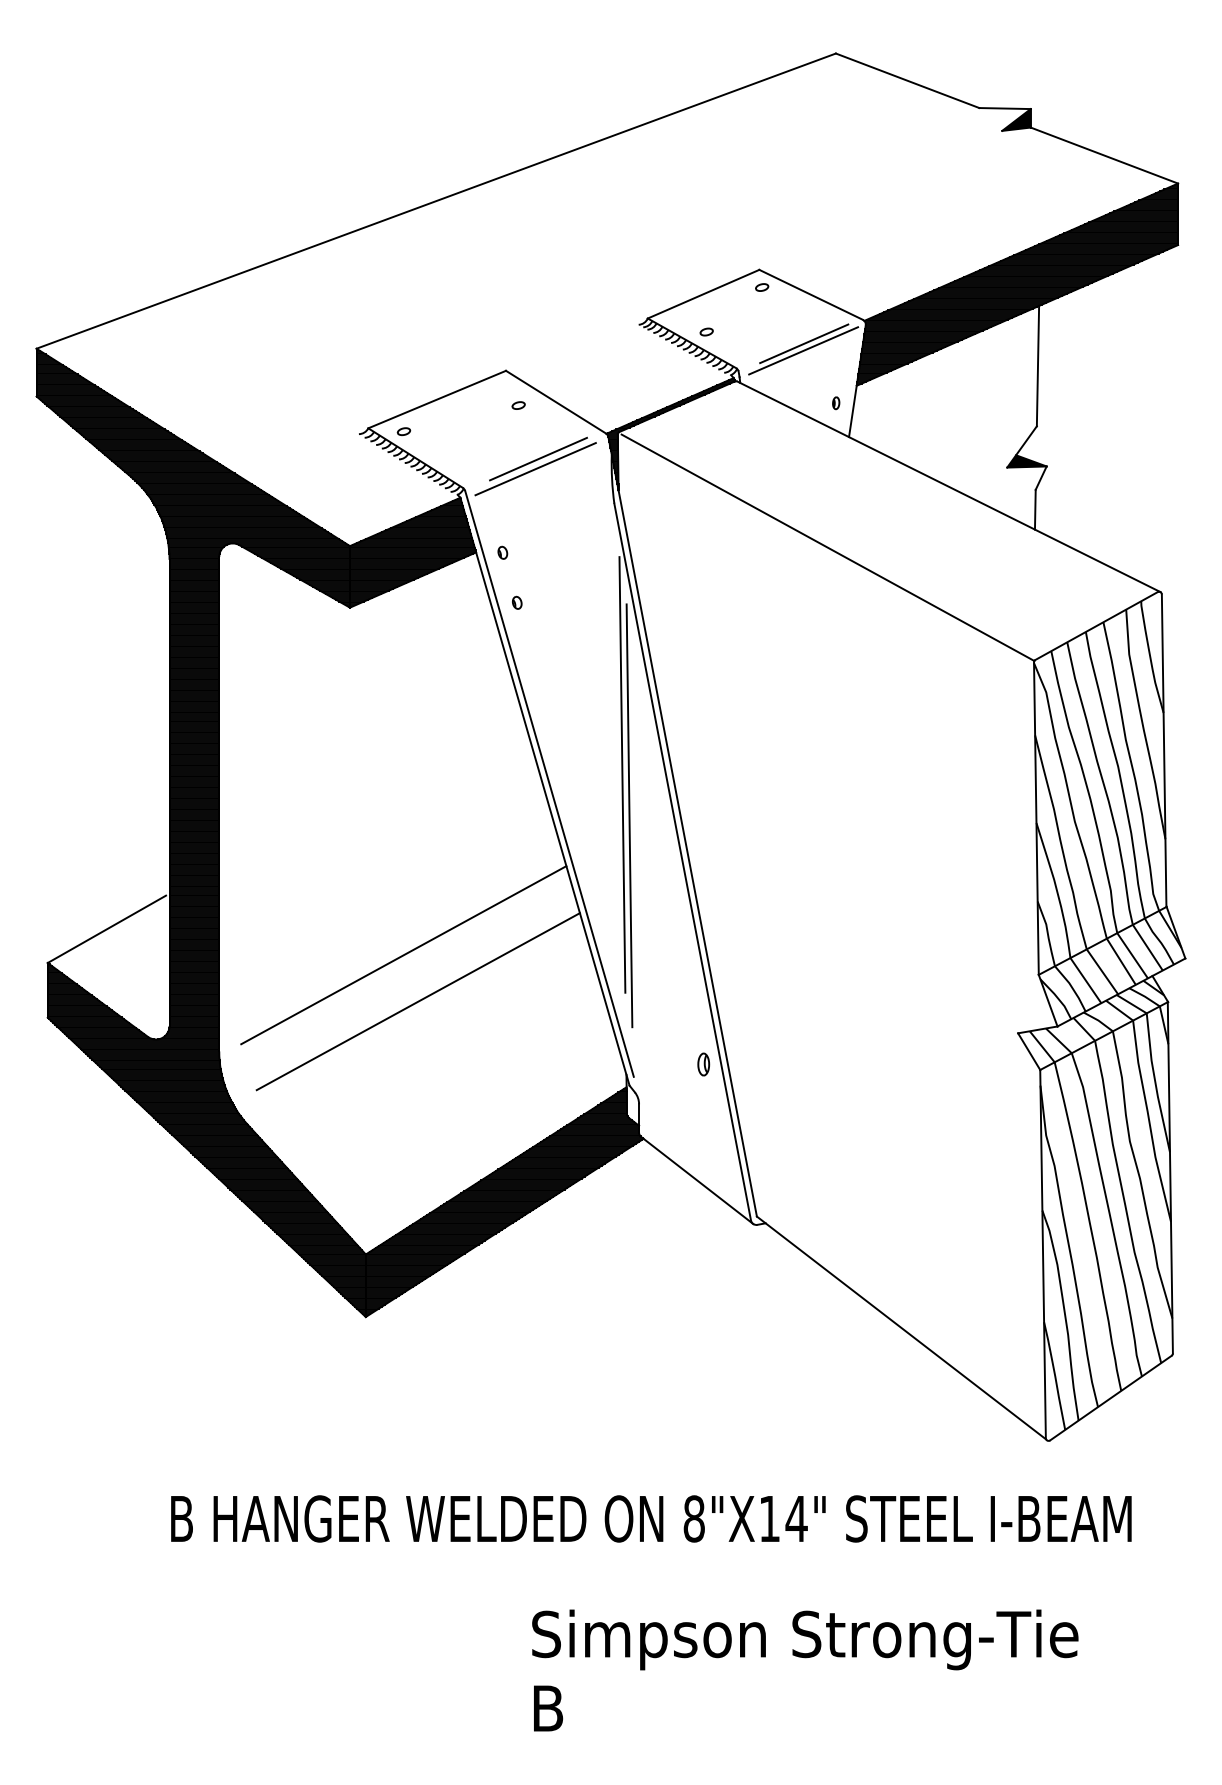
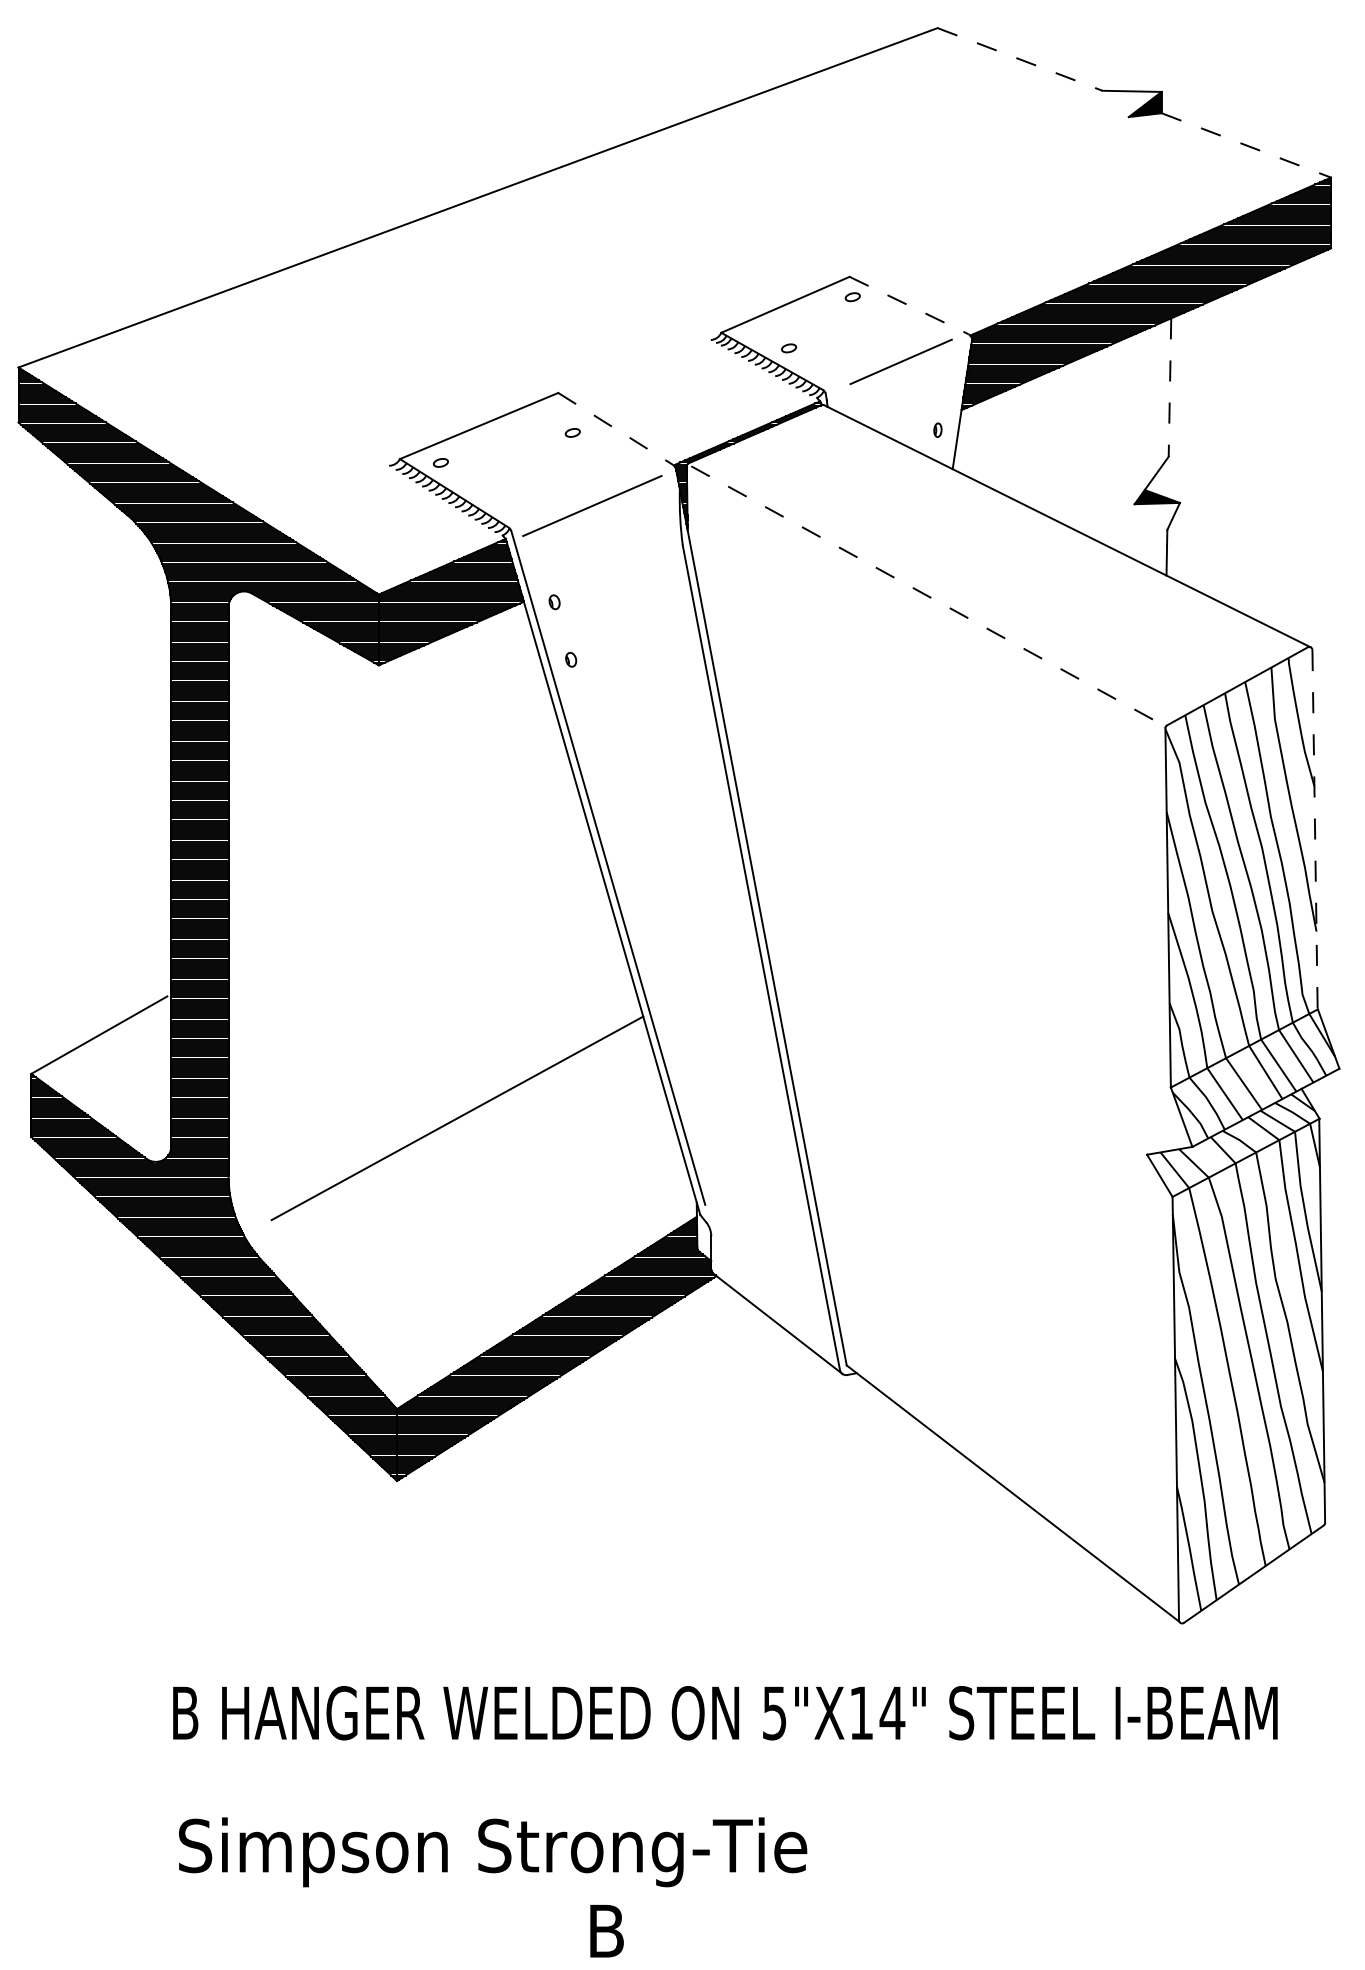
line: (907, 80) -> (1019, 59), solid -> dashed
line: (1104, 155) -> (1246, 145), solid -> dashed
line: (811, 295) -> (909, 306), solid -> dashed
line: (803, 350) -> (900, 369), removed
line: (1037, 366) -> (1169, 387), solid -> dashed
line: (555, 402) -> (615, 429), solid -> dashed
line: (538, 458) -> (595, 493), removed
line: (828, 548) -> (929, 597), solid -> dashed
line: (1164, 751) -> (1315, 830), solid -> dashed
line: (622, 774) -> (692, 857), removed
line: (629, 815) -> (700, 904), removed
line: (403, 955) -> (440, 1065), removed
part: (703, 1064) -> (785, 1190), removed
text: (693, 1518) -> (773, 1712), 8"X14" -> 5"X14"
text: (805, 1639) -> (493, 1851), moved

